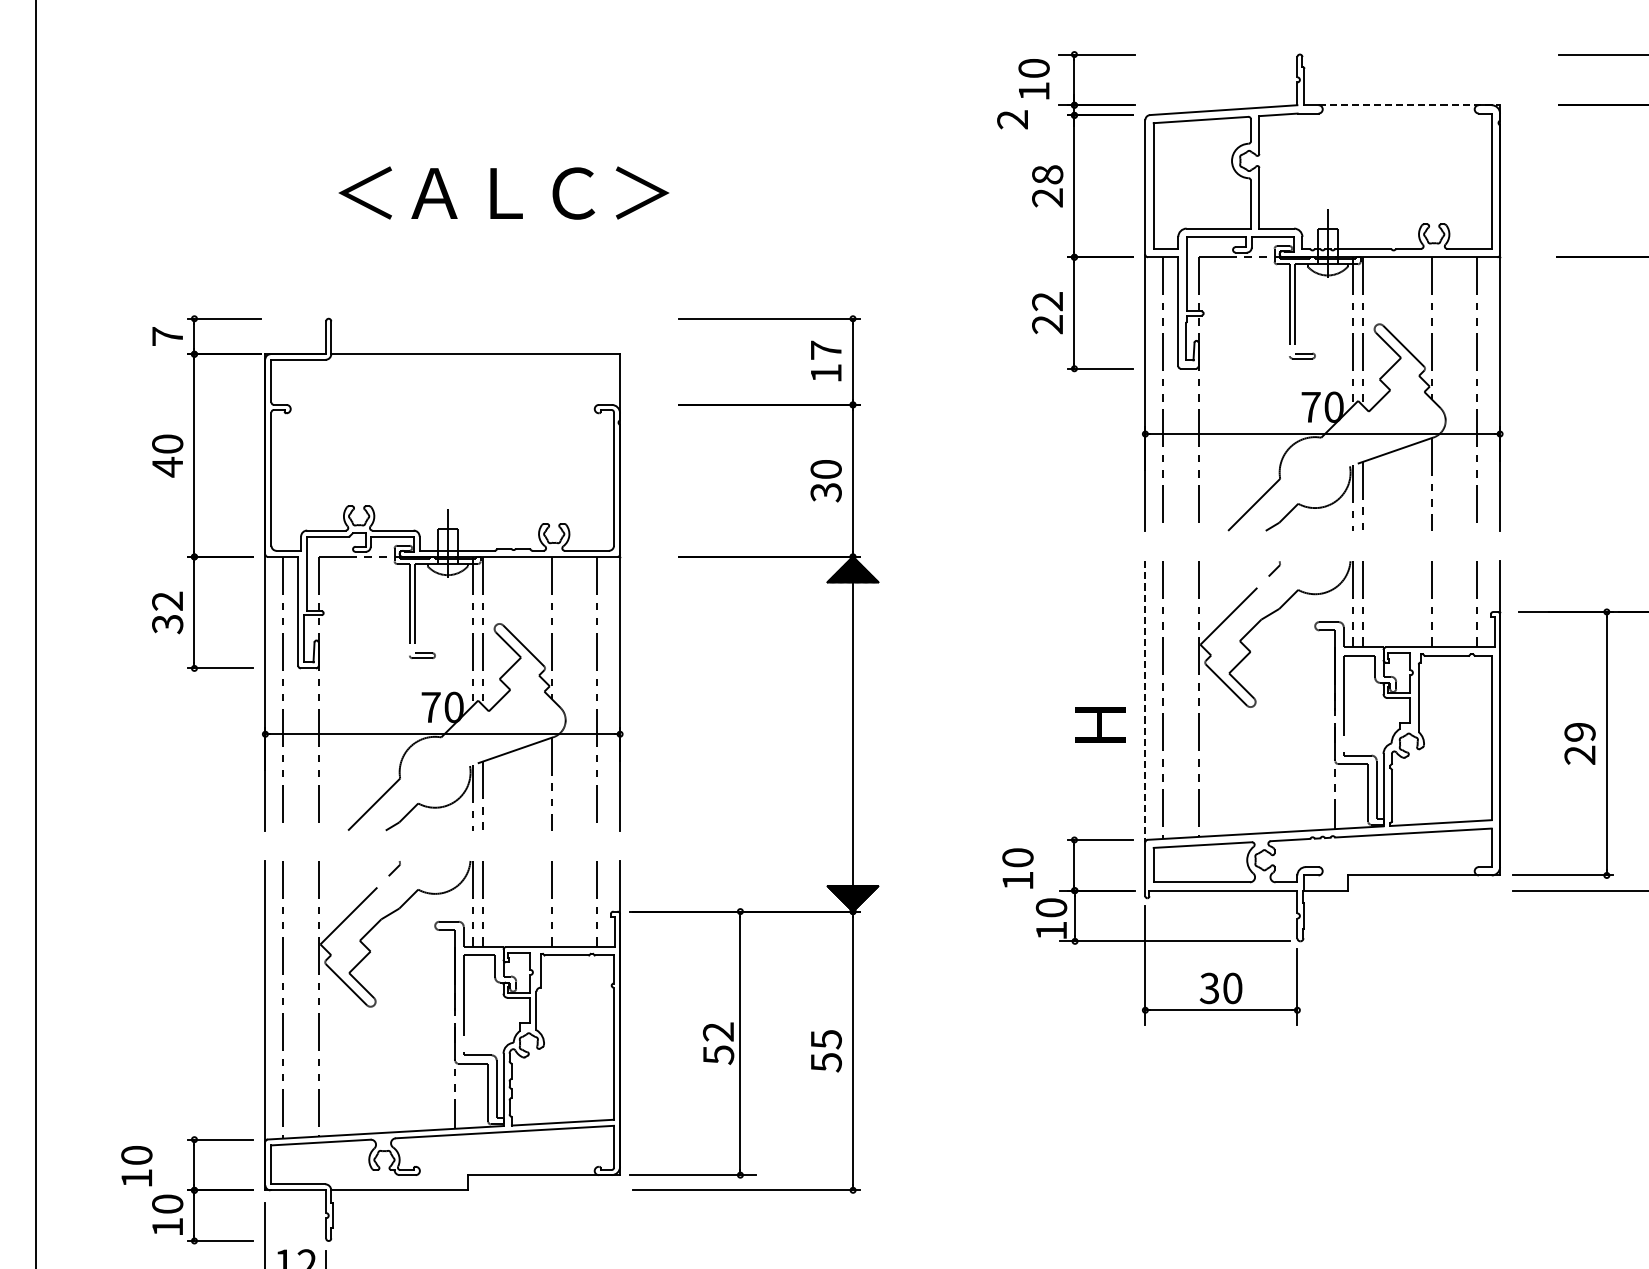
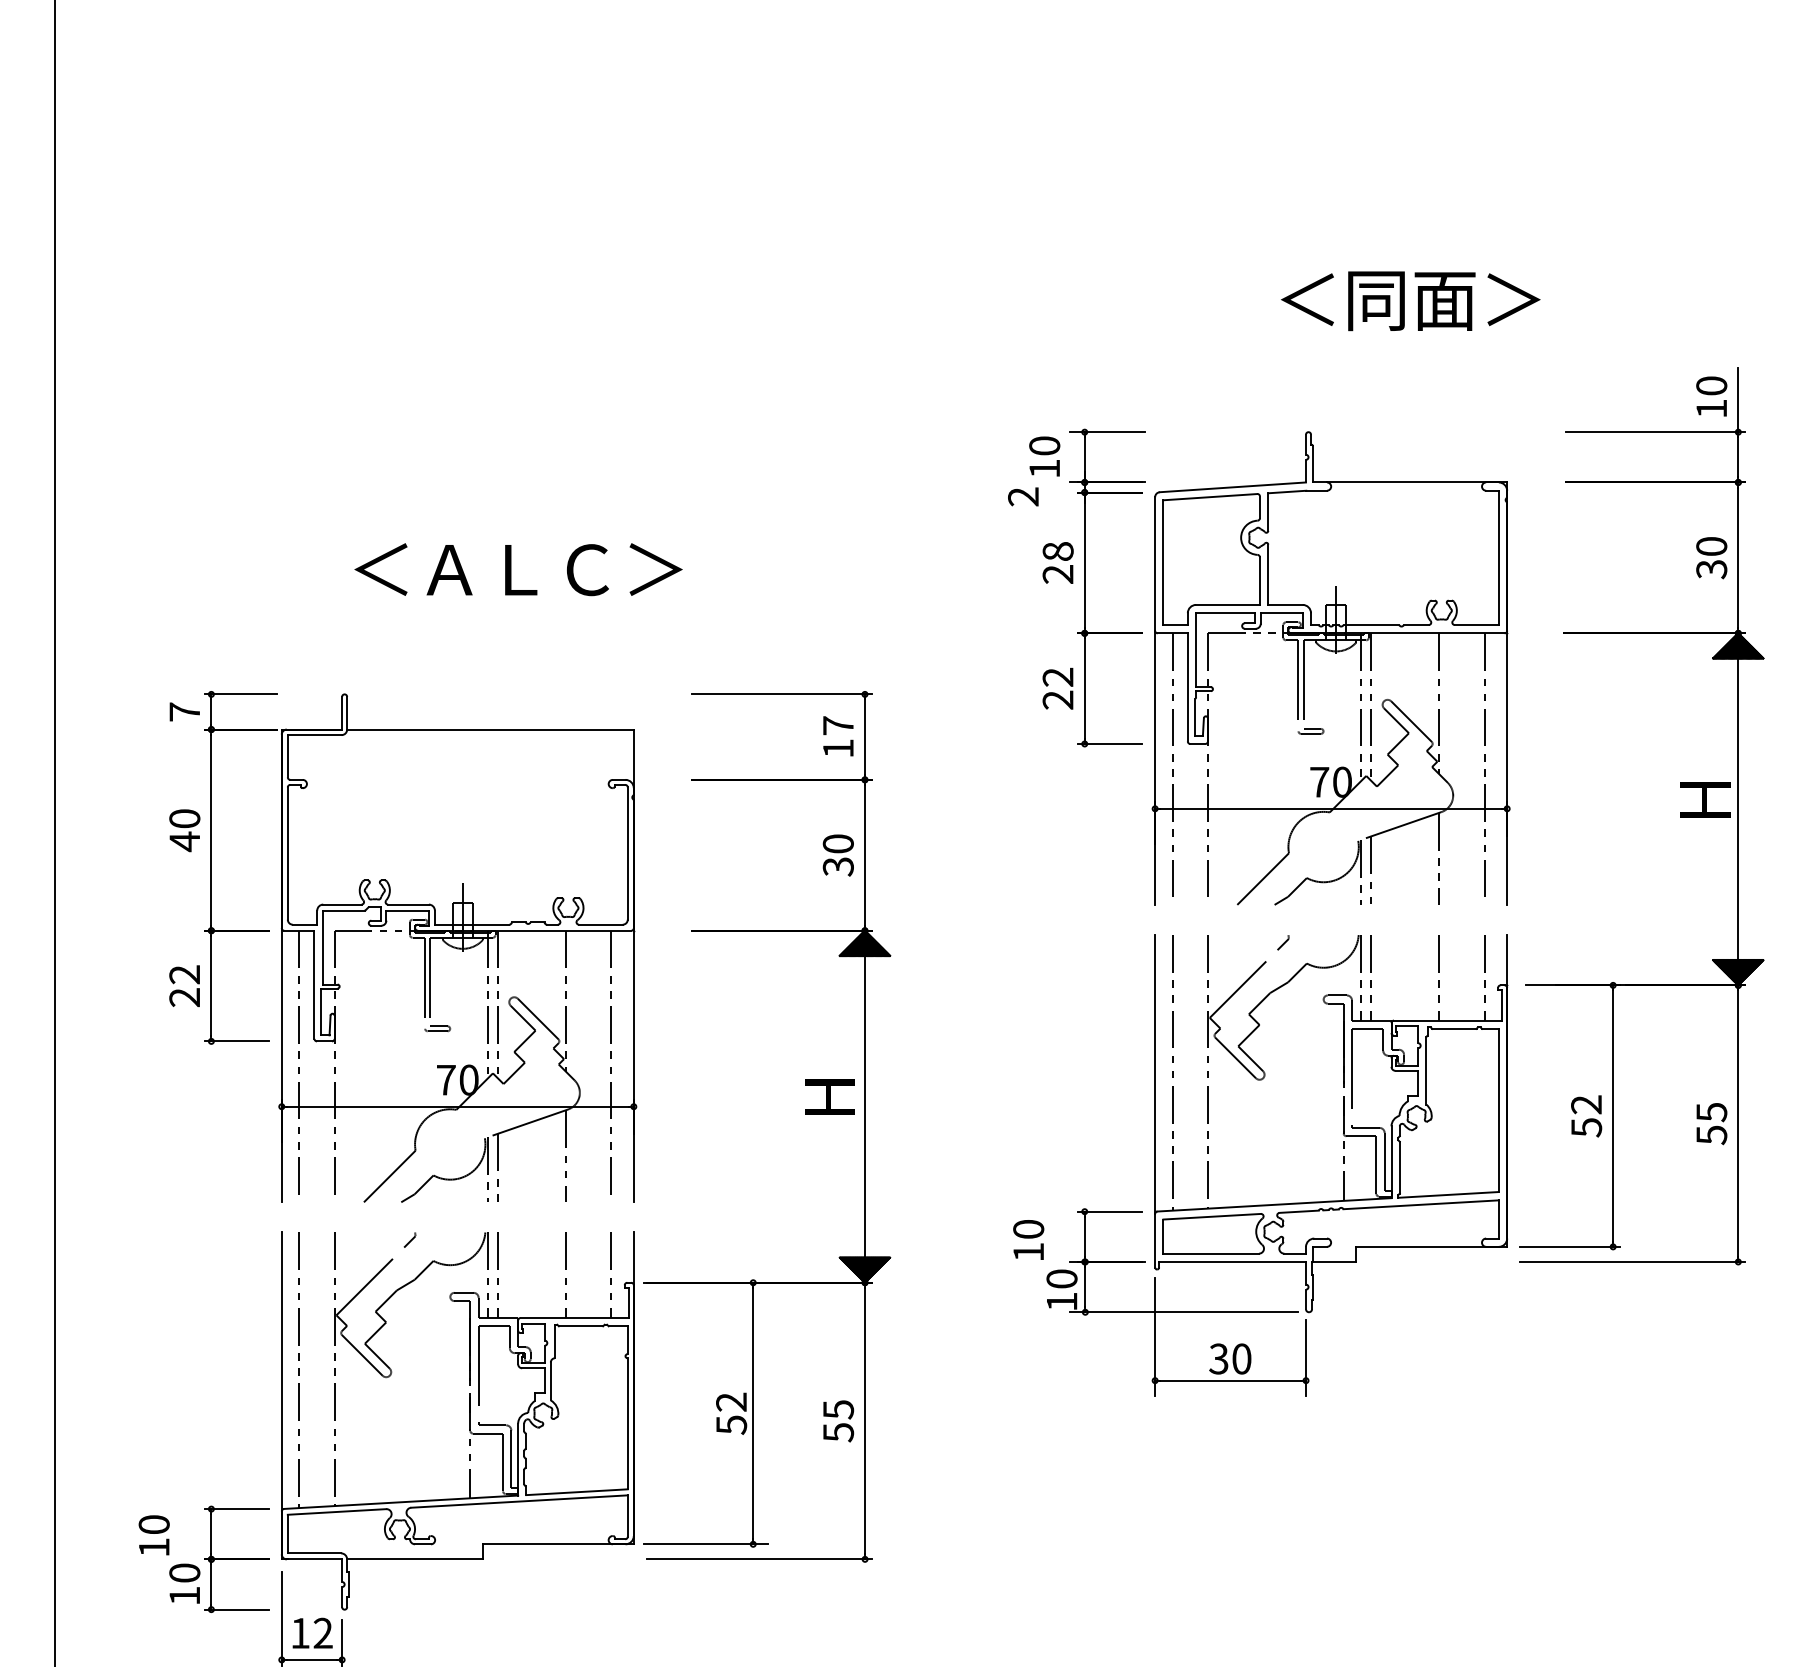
line: (1409, 105) -> (1417, 482), dashed -> solid
text: (167, 624) -> (184, 997), 32 -> 22
line: (1145, 702) -> (1155, 1075), dashed -> solid
text: (1100, 723) -> (829, 1096), moved
text: (1580, 744) -> (1586, 1116), 29 -> 52

